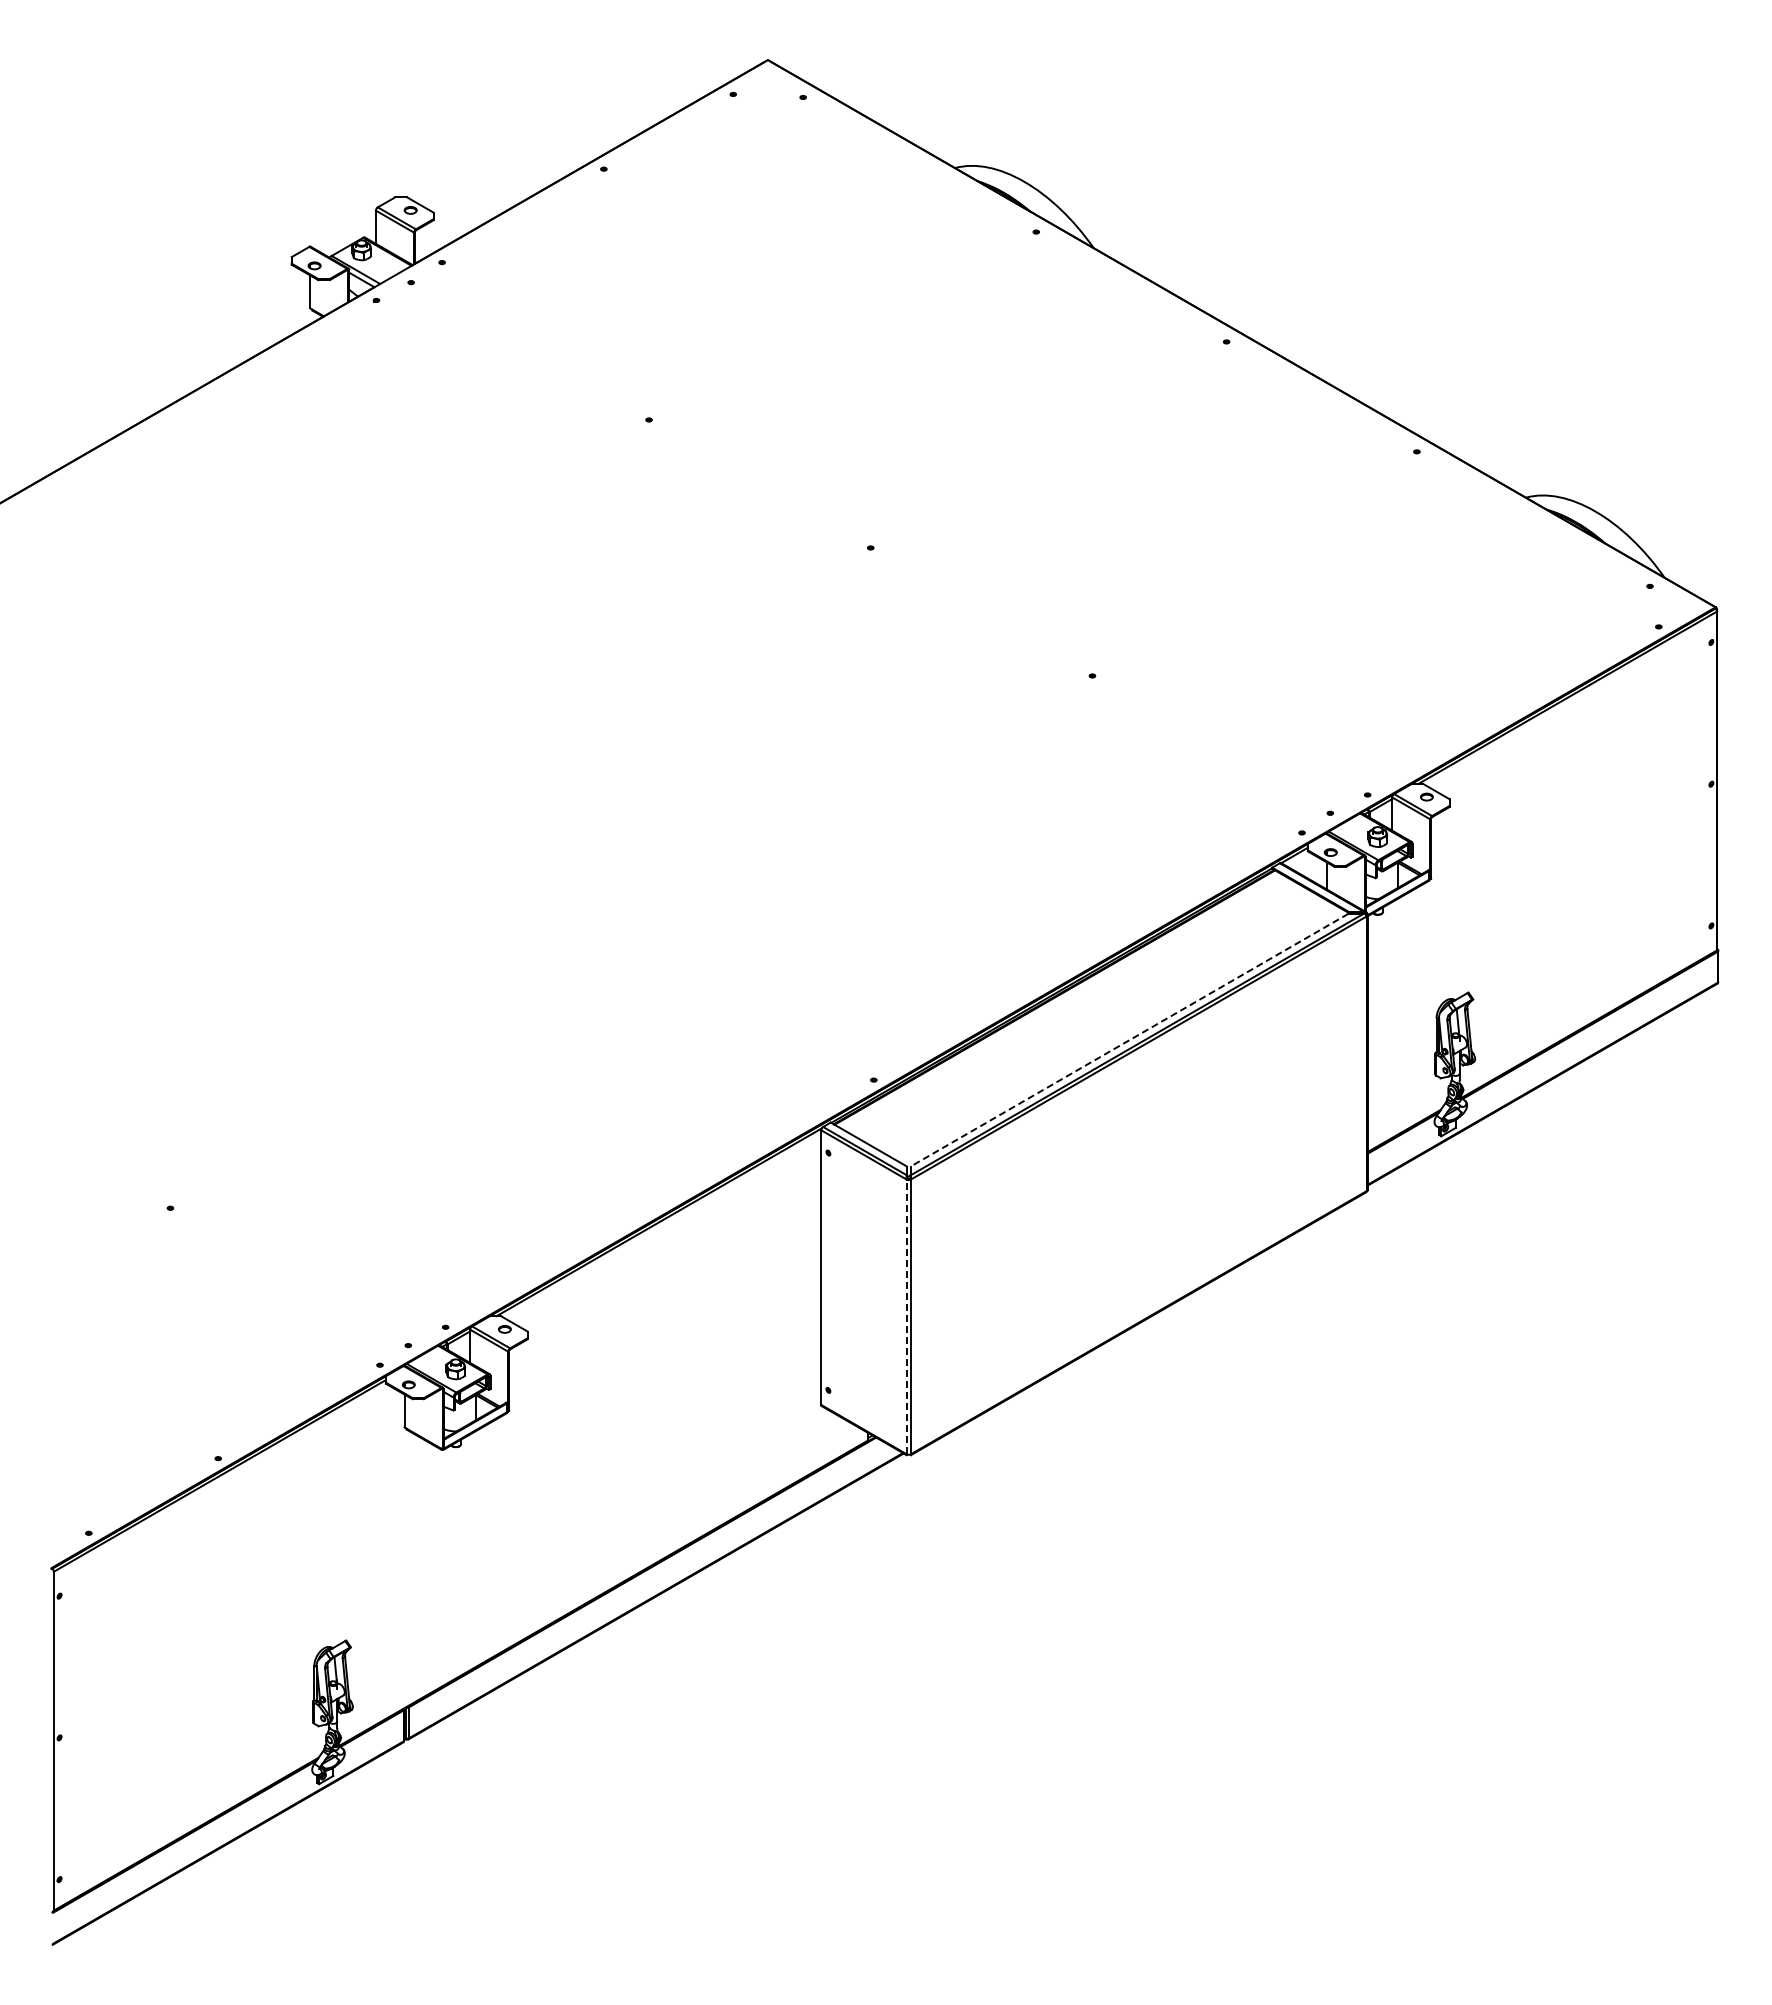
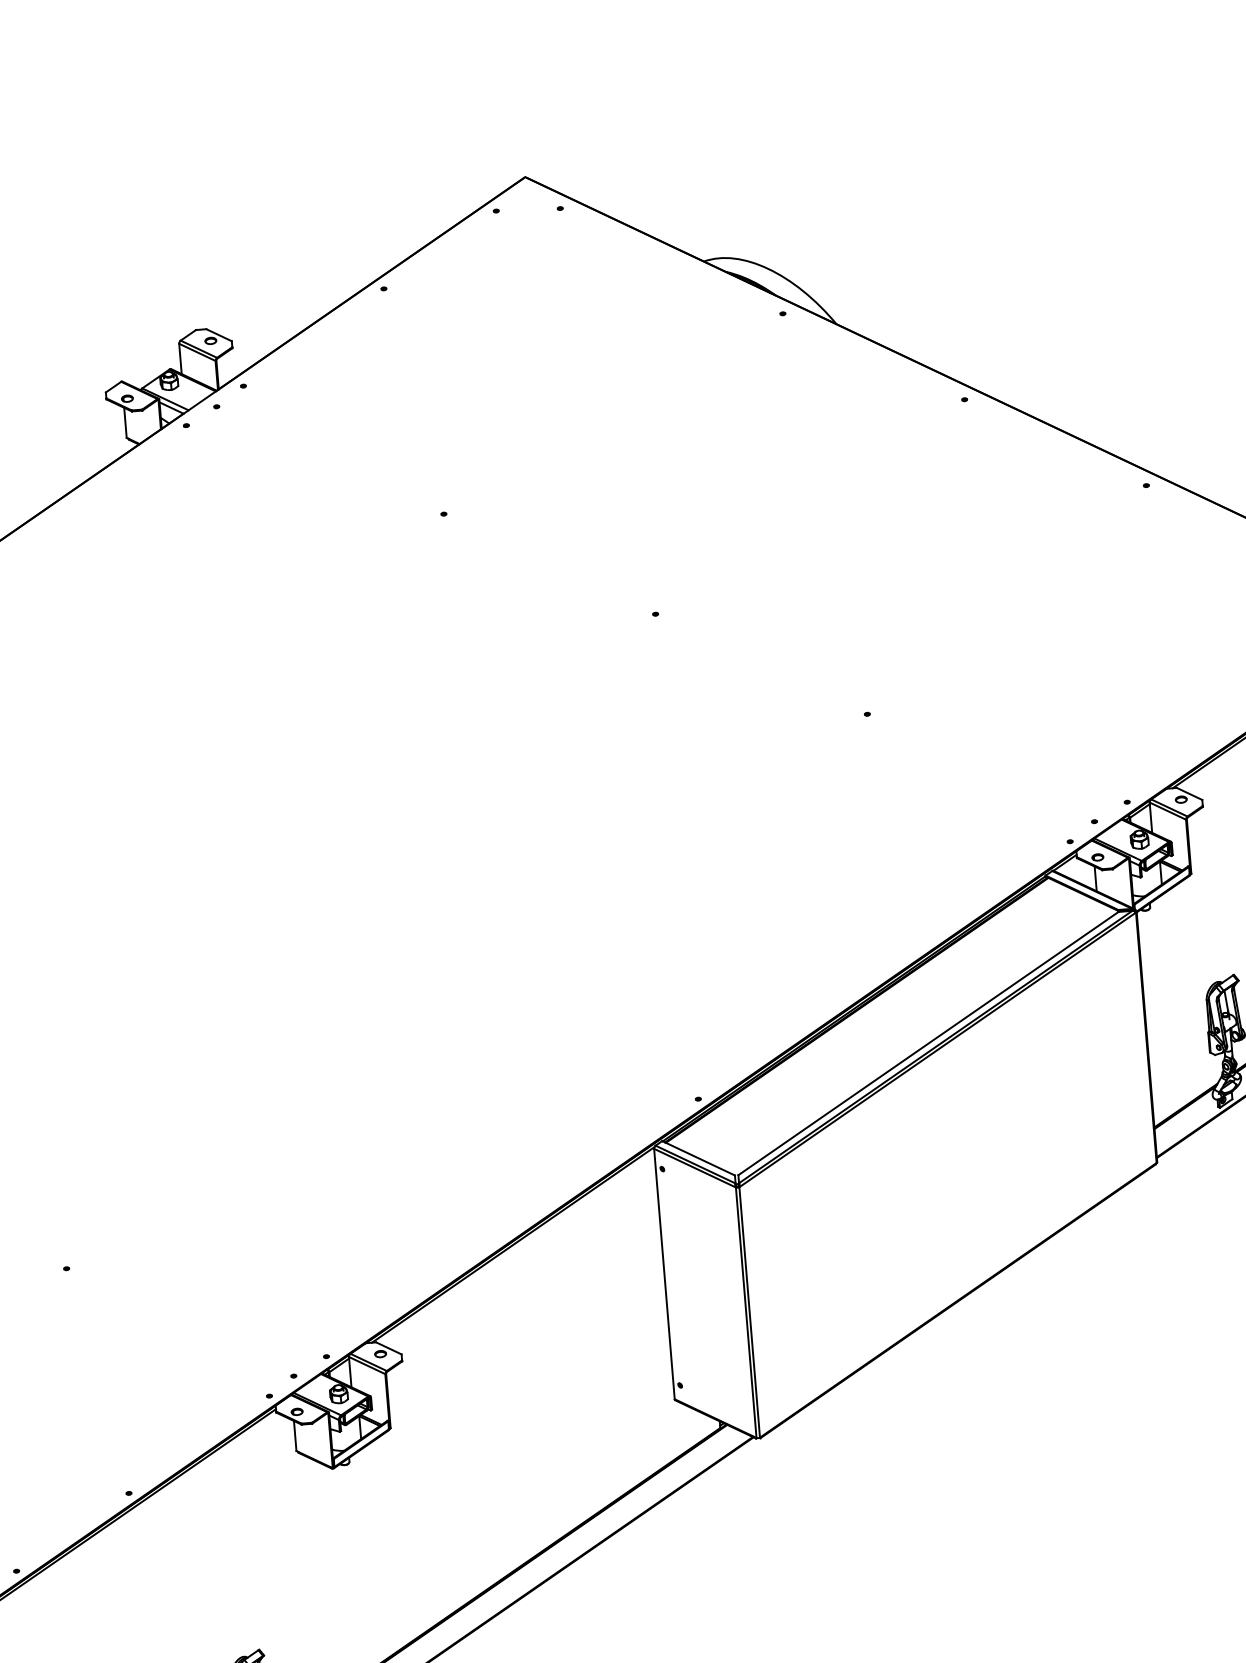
line: (1129, 1040) -> (928, 1043), dashed -> solid
line: (906, 1316) -> (745, 1312), dashed -> solid

